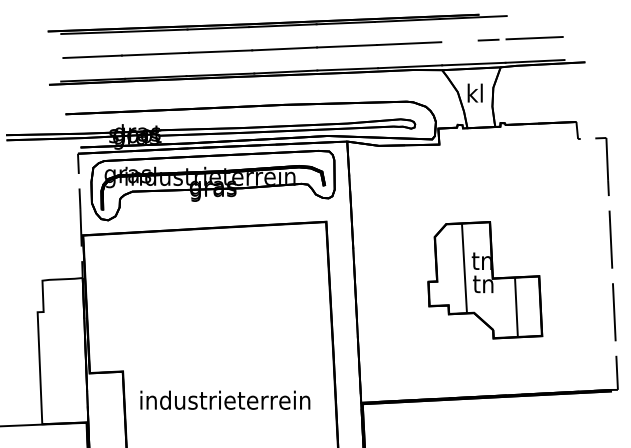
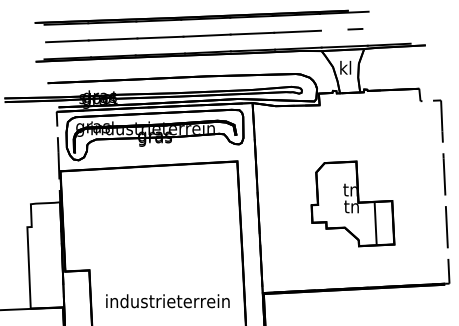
line: (534, 37) -> (388, 27), removed
line: (463, 268) -> (337, 195), removed
text: (224, 400) -> (167, 301), moved

